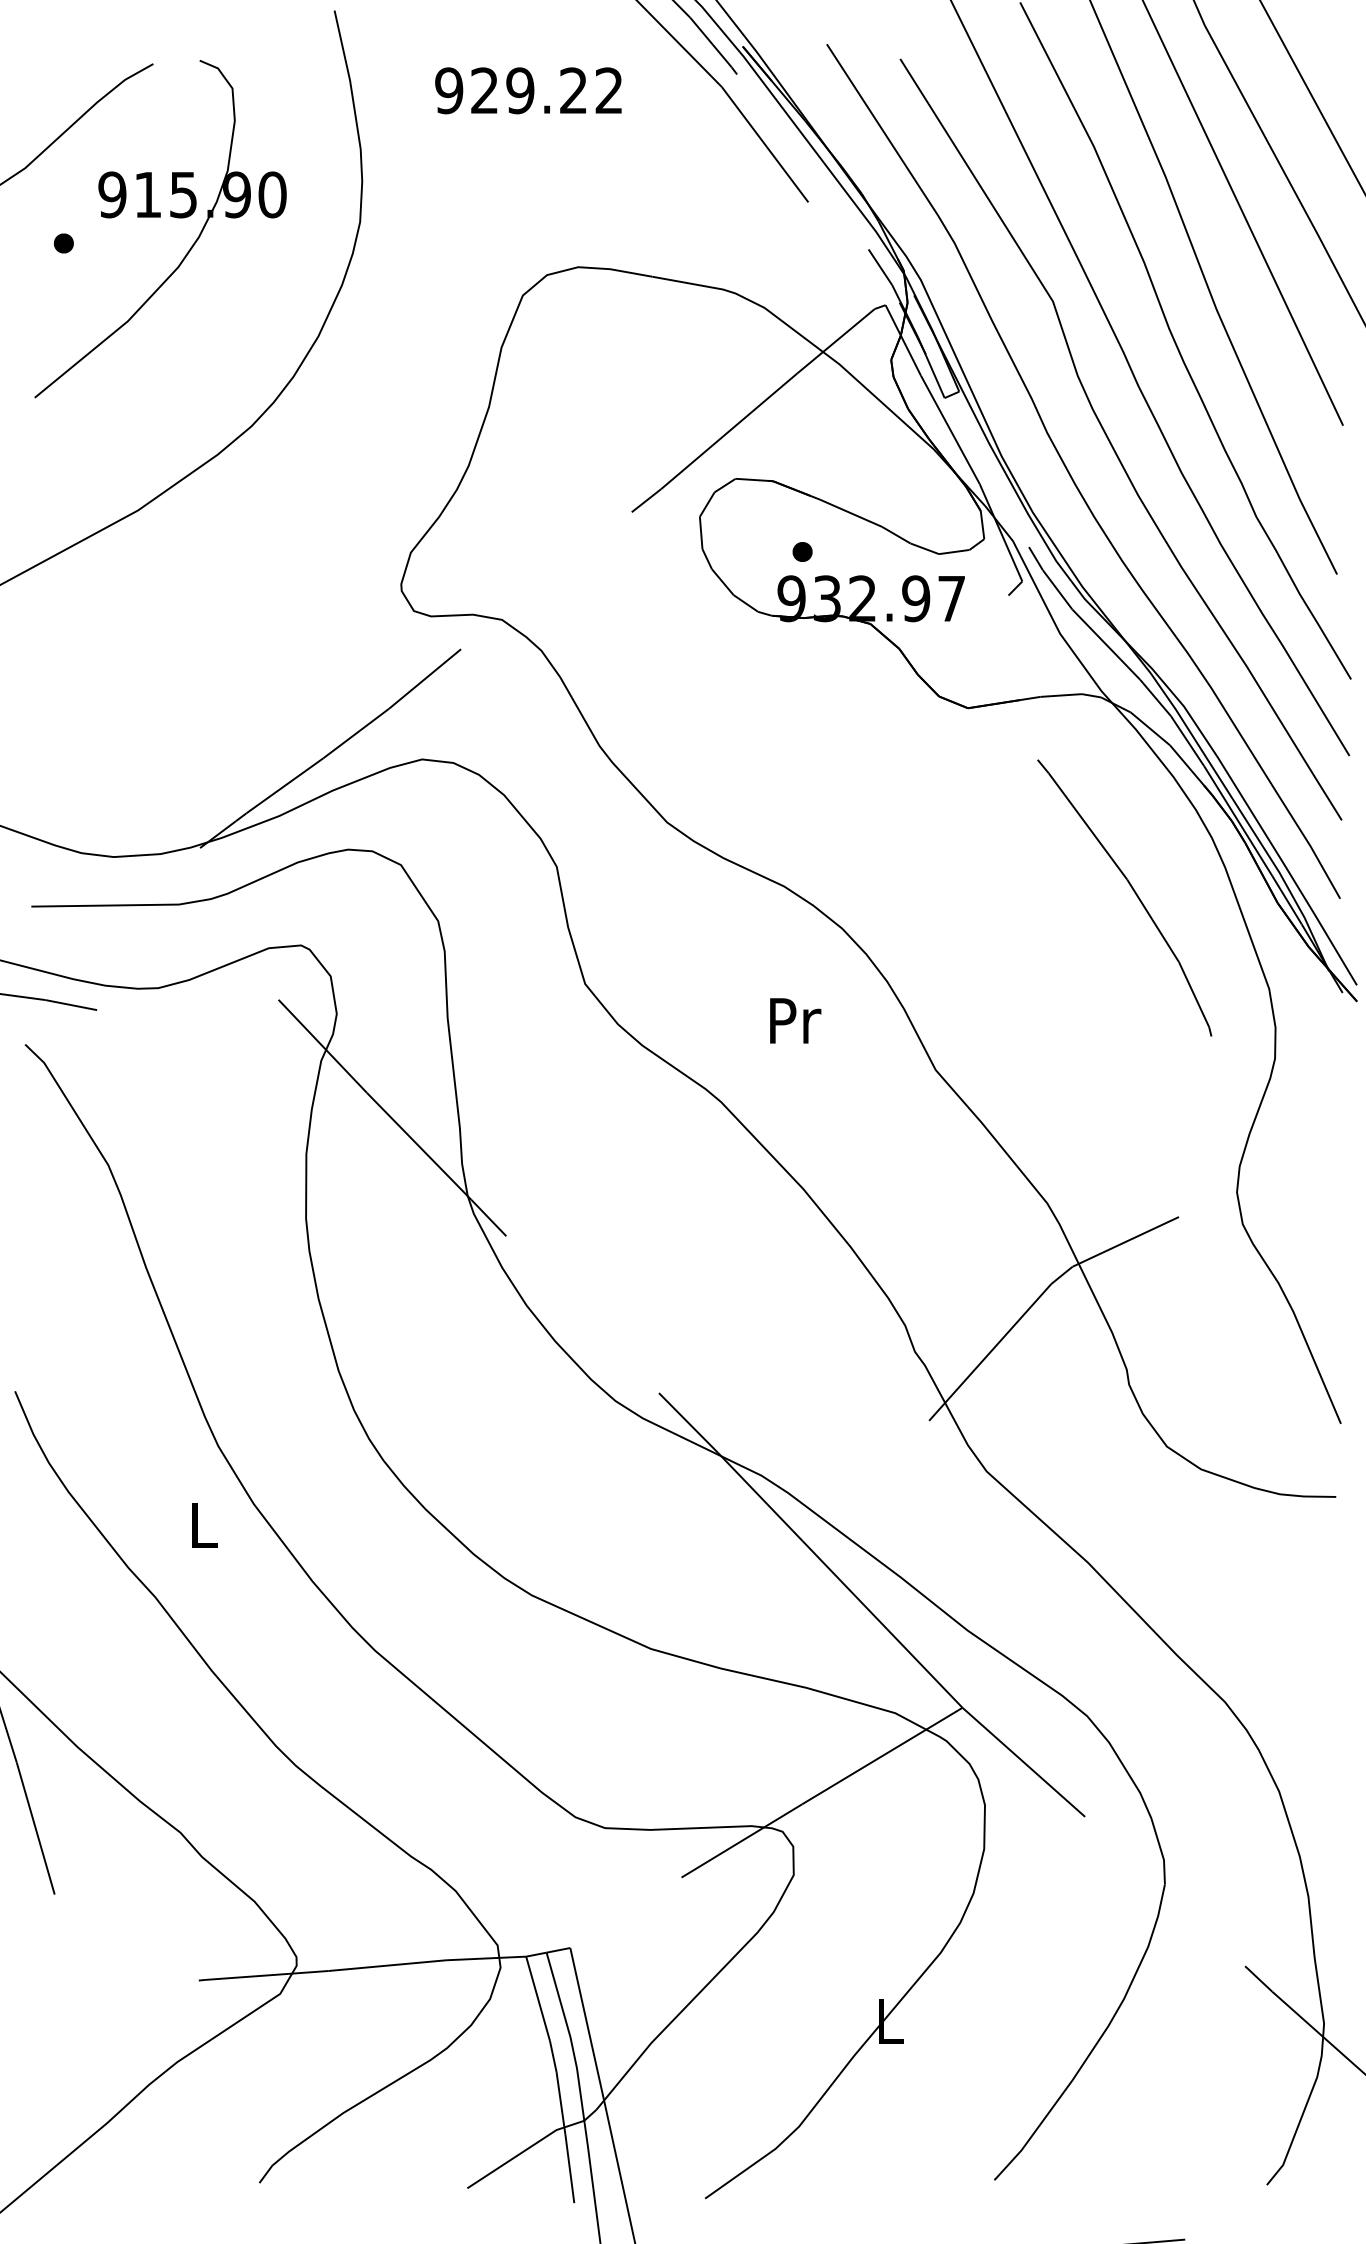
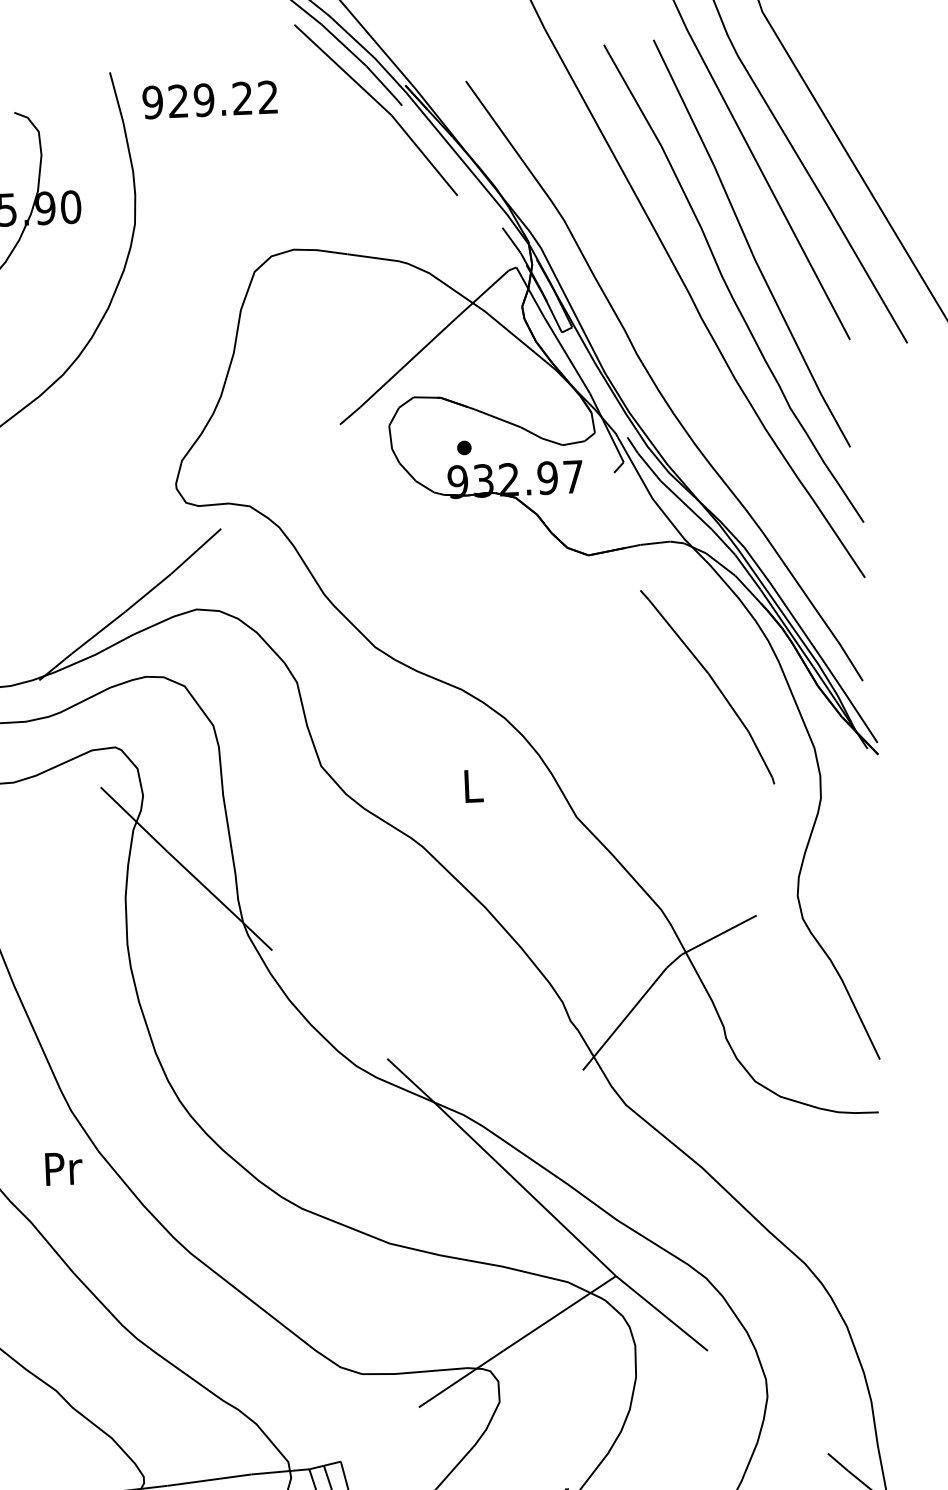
text: (528, 90) -> (210, 99), moved
curve: (1112, 444) -> (684, 360), removed
text: (795, 1020) -> (474, 785), Pr -> L
text: (204, 1525) -> (63, 1168), L -> Pr

